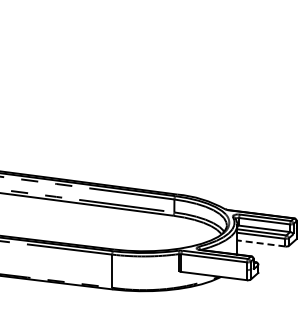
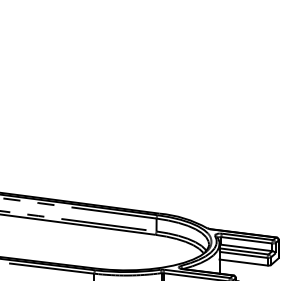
line: (260, 243) -> (242, 262), dashed -> solid

